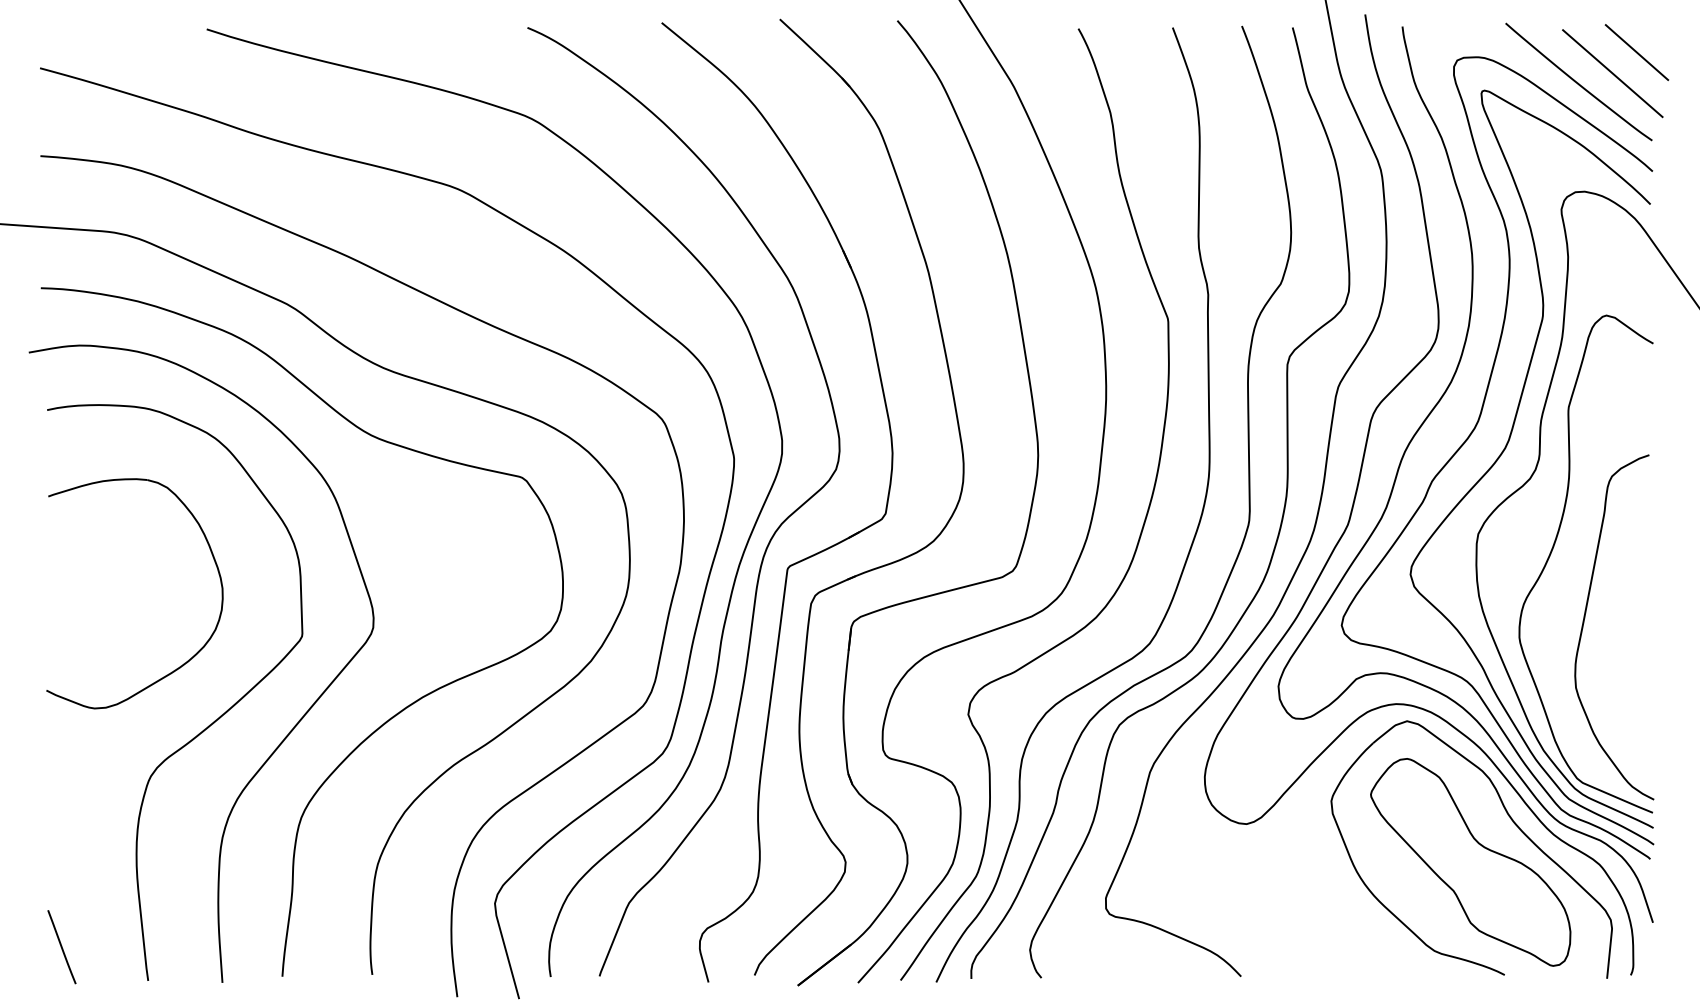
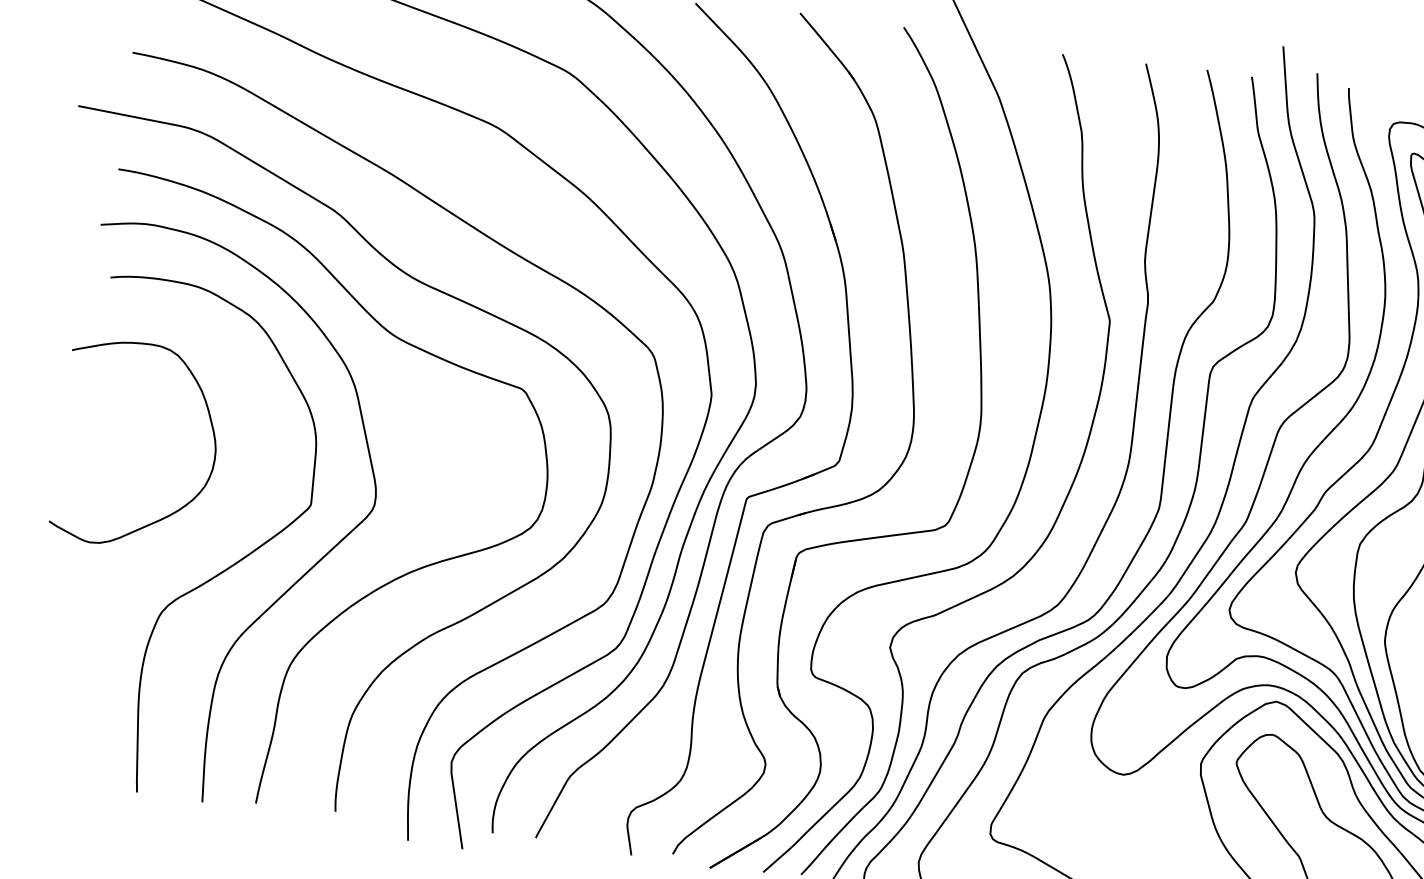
part: (188, 659) -> (177, 509), moved
line: (61, 947) -> (64, 753), removed

